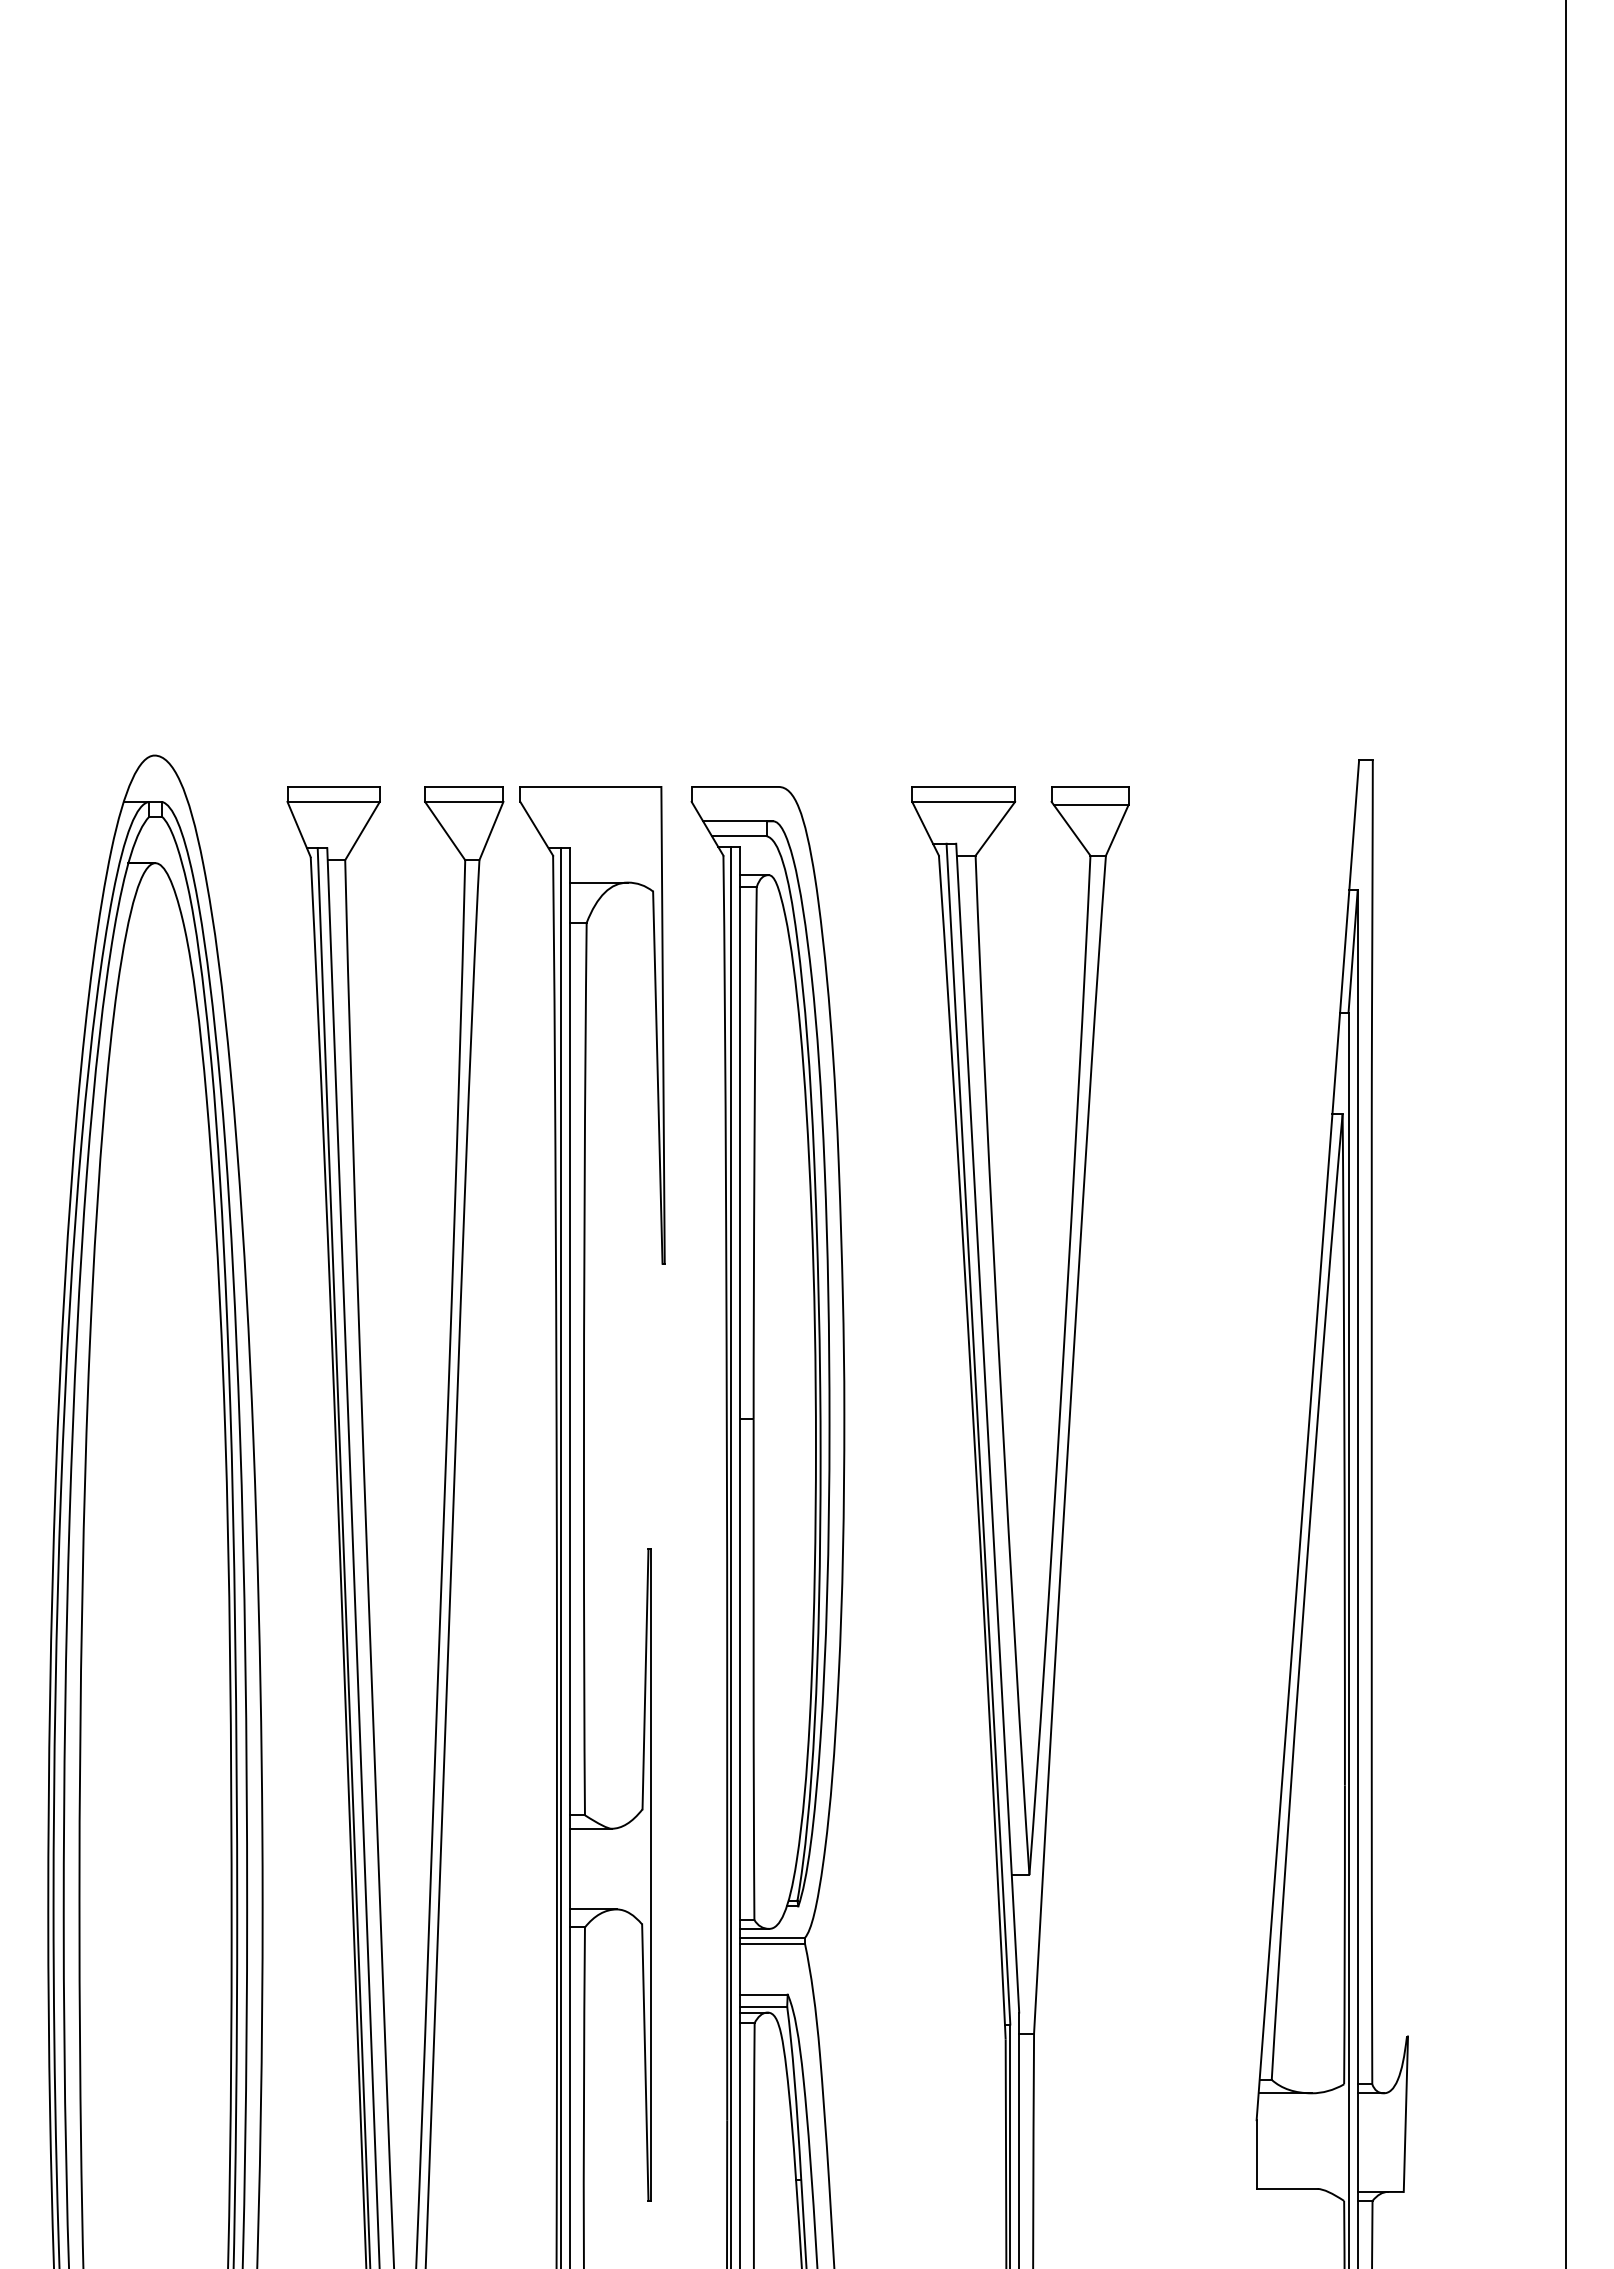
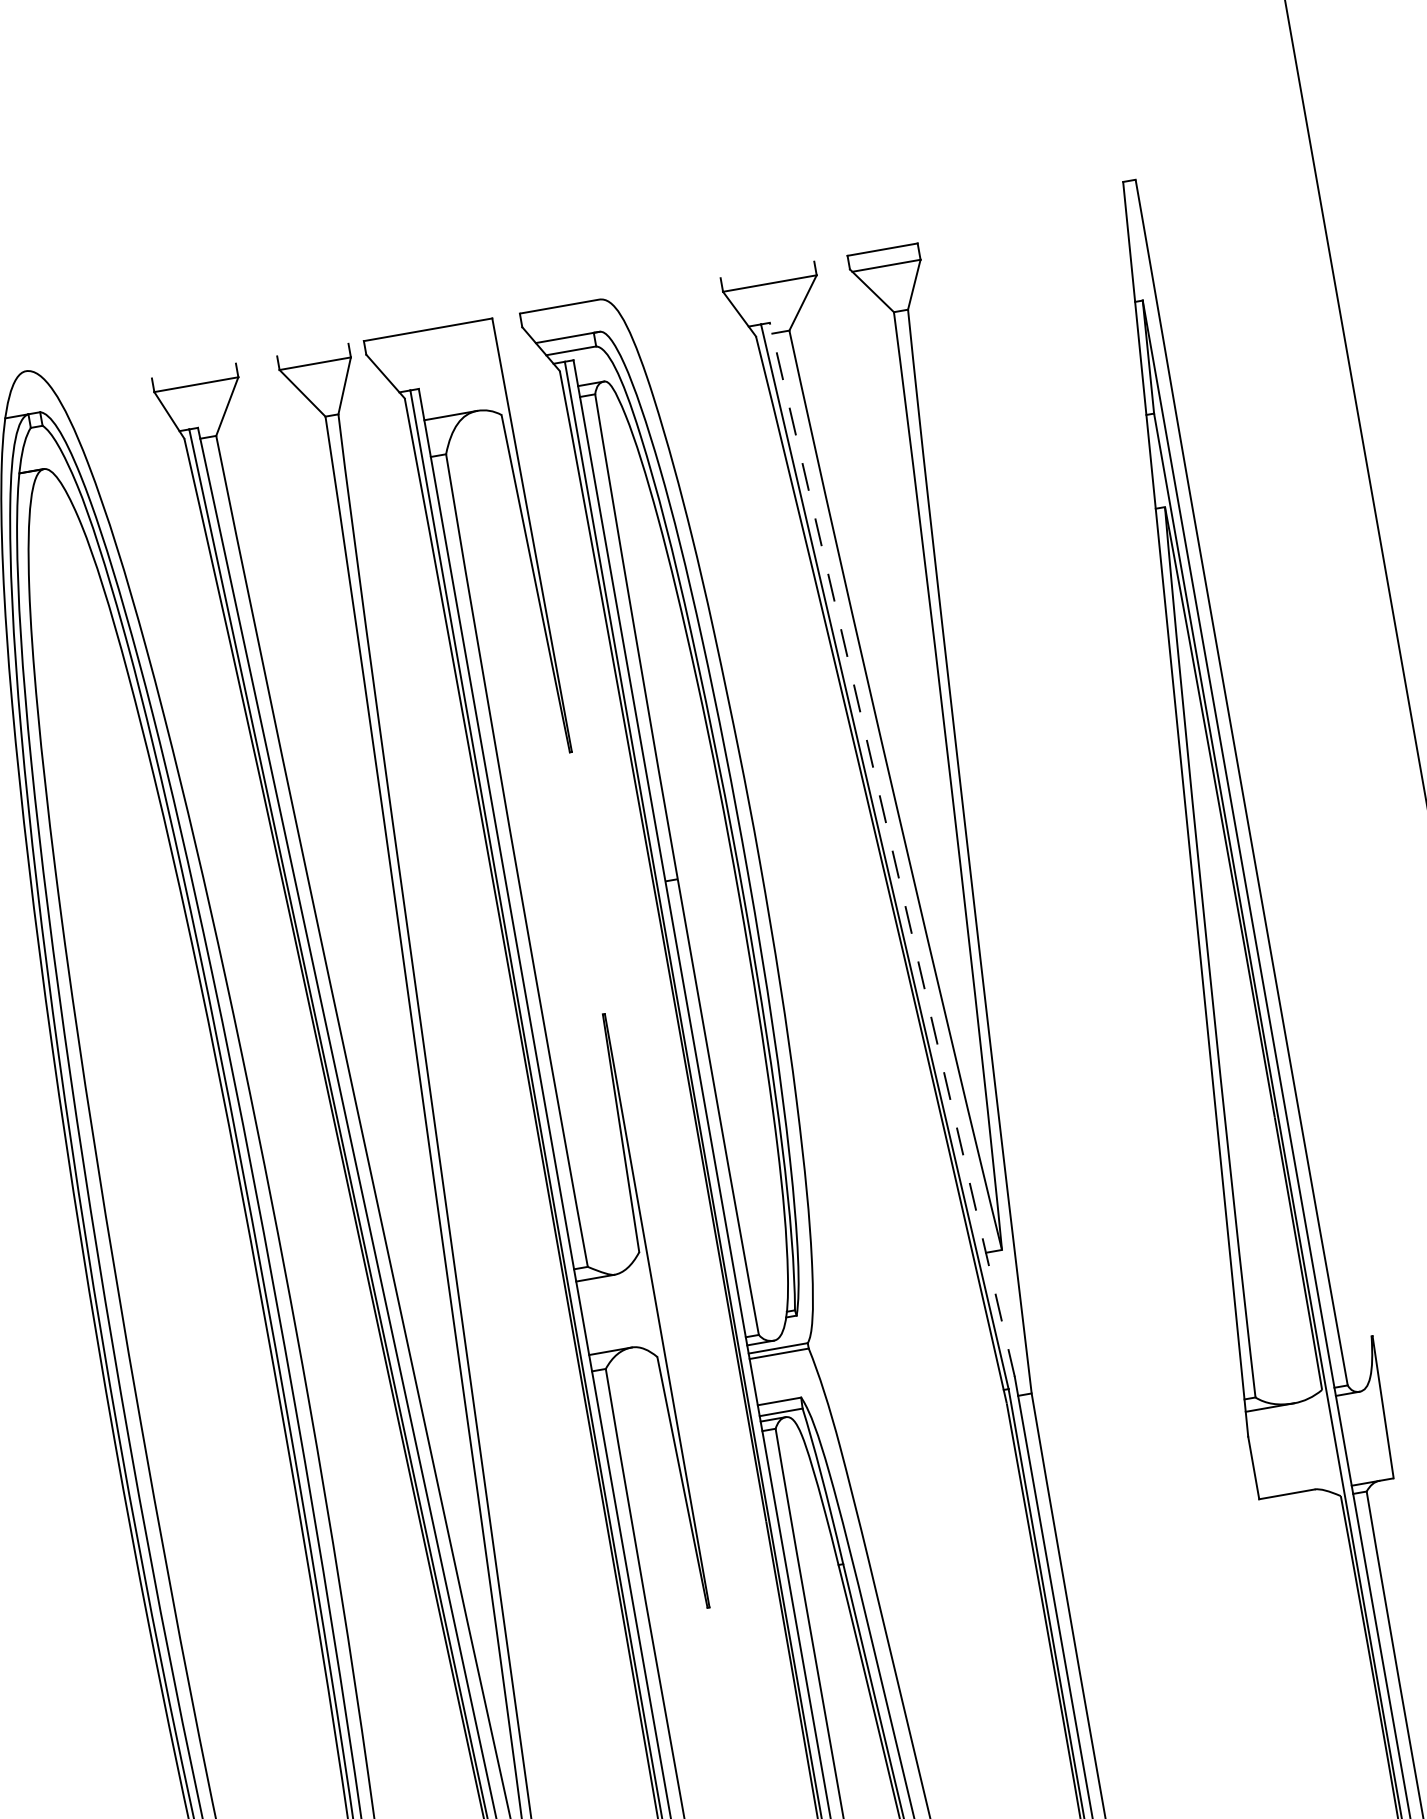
line: (333, 786) -> (193, 370), removed
line: (464, 786) -> (313, 349), removed
line: (963, 786) -> (767, 269), removed
line: (987, 1427) -> (892, 849), solid -> dashed

